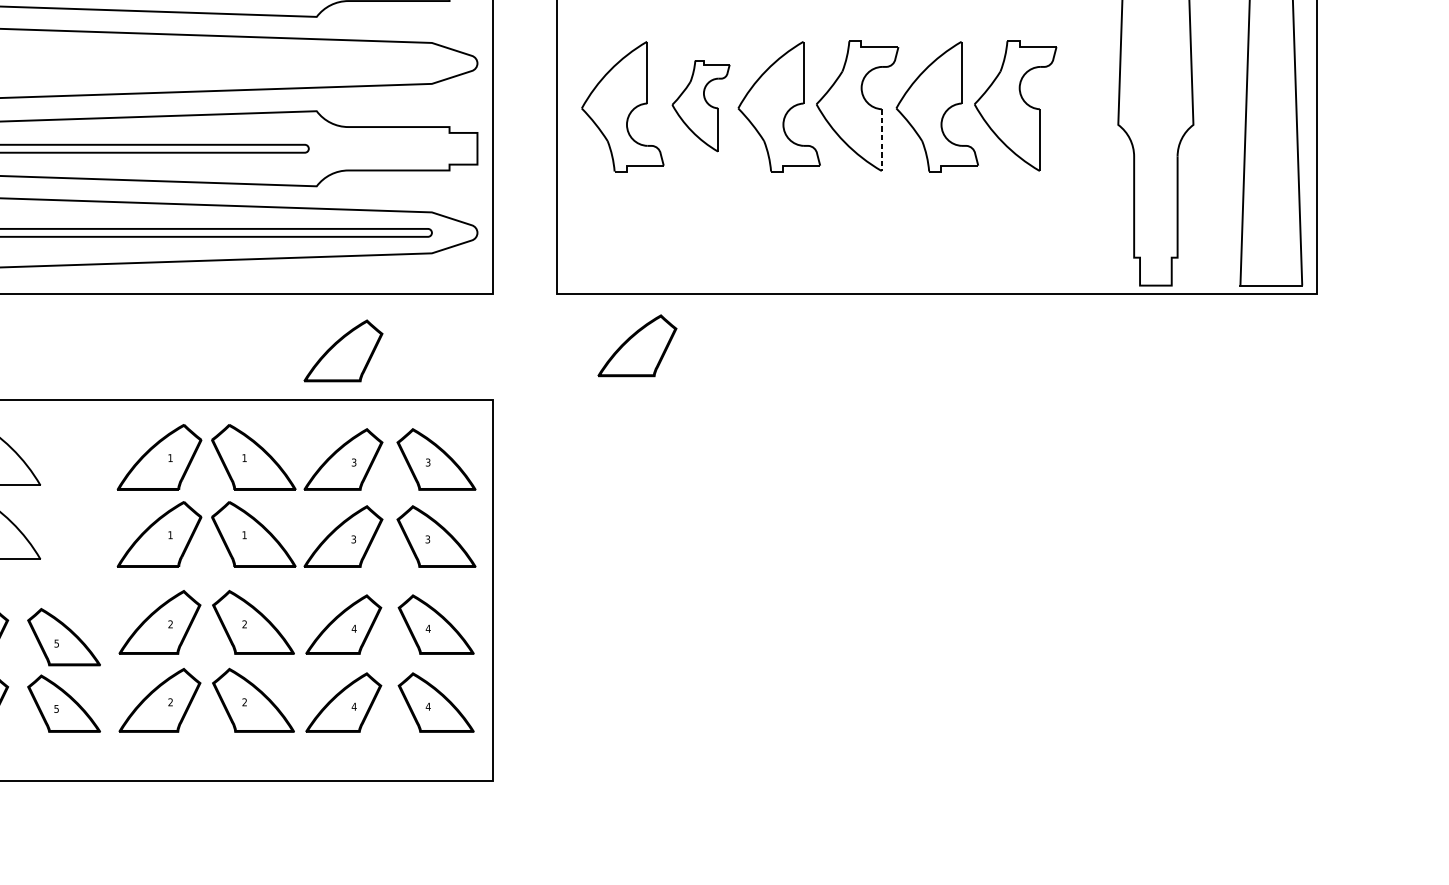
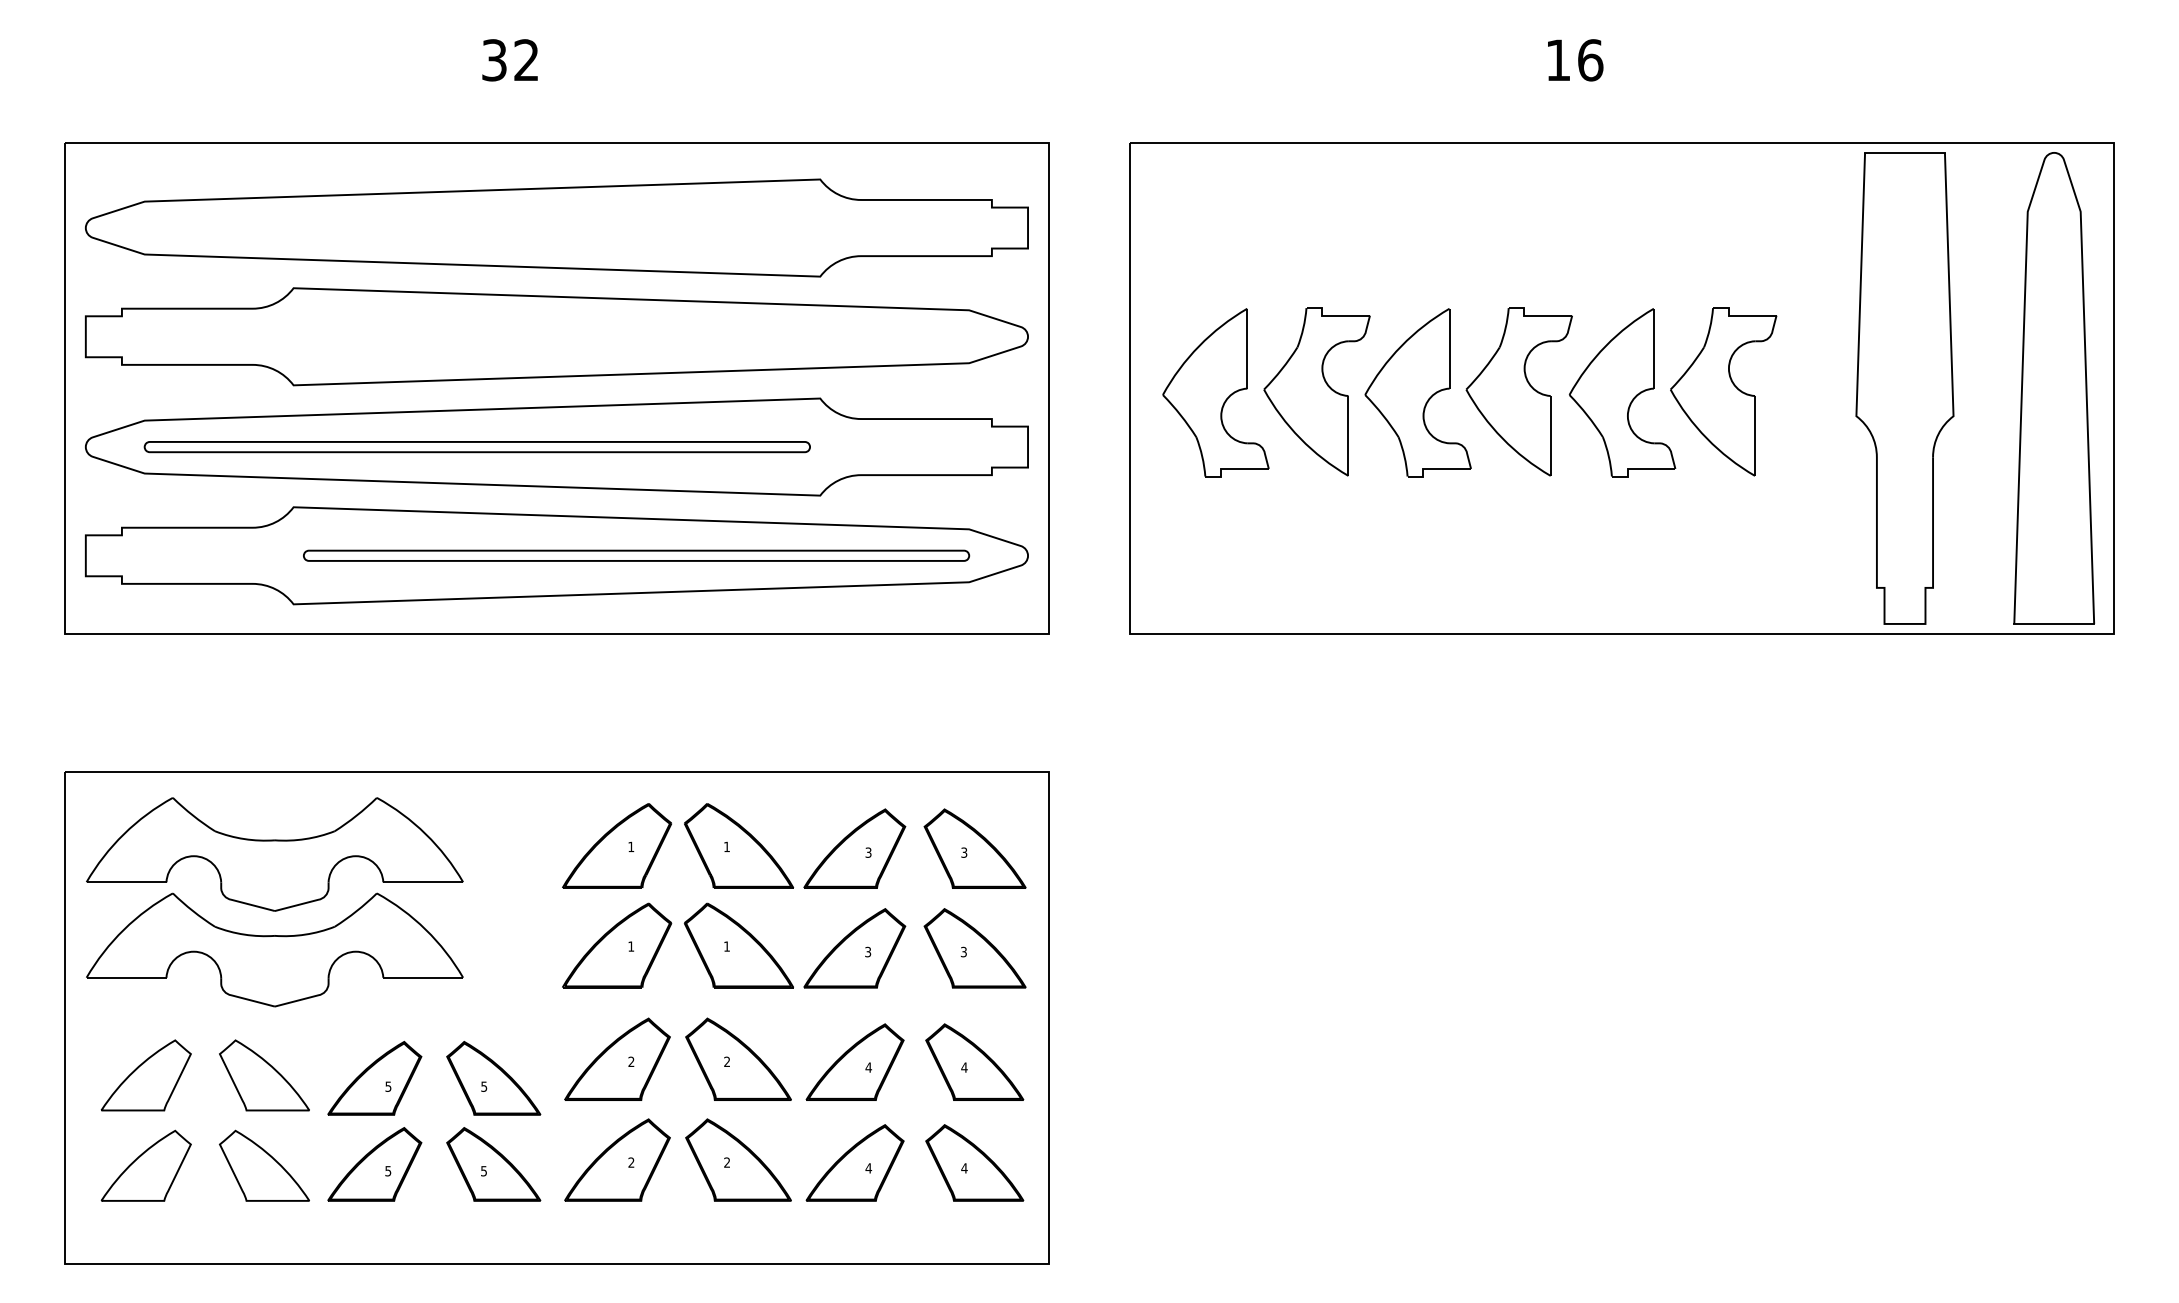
part: (700, 105) -> (1316, 391), size x1.43
line: (881, 139) -> (1550, 435), dashed -> solid
part: (637, 345) -> (1234, 701), removed
part: (343, 351) -> (854, 708), removed

